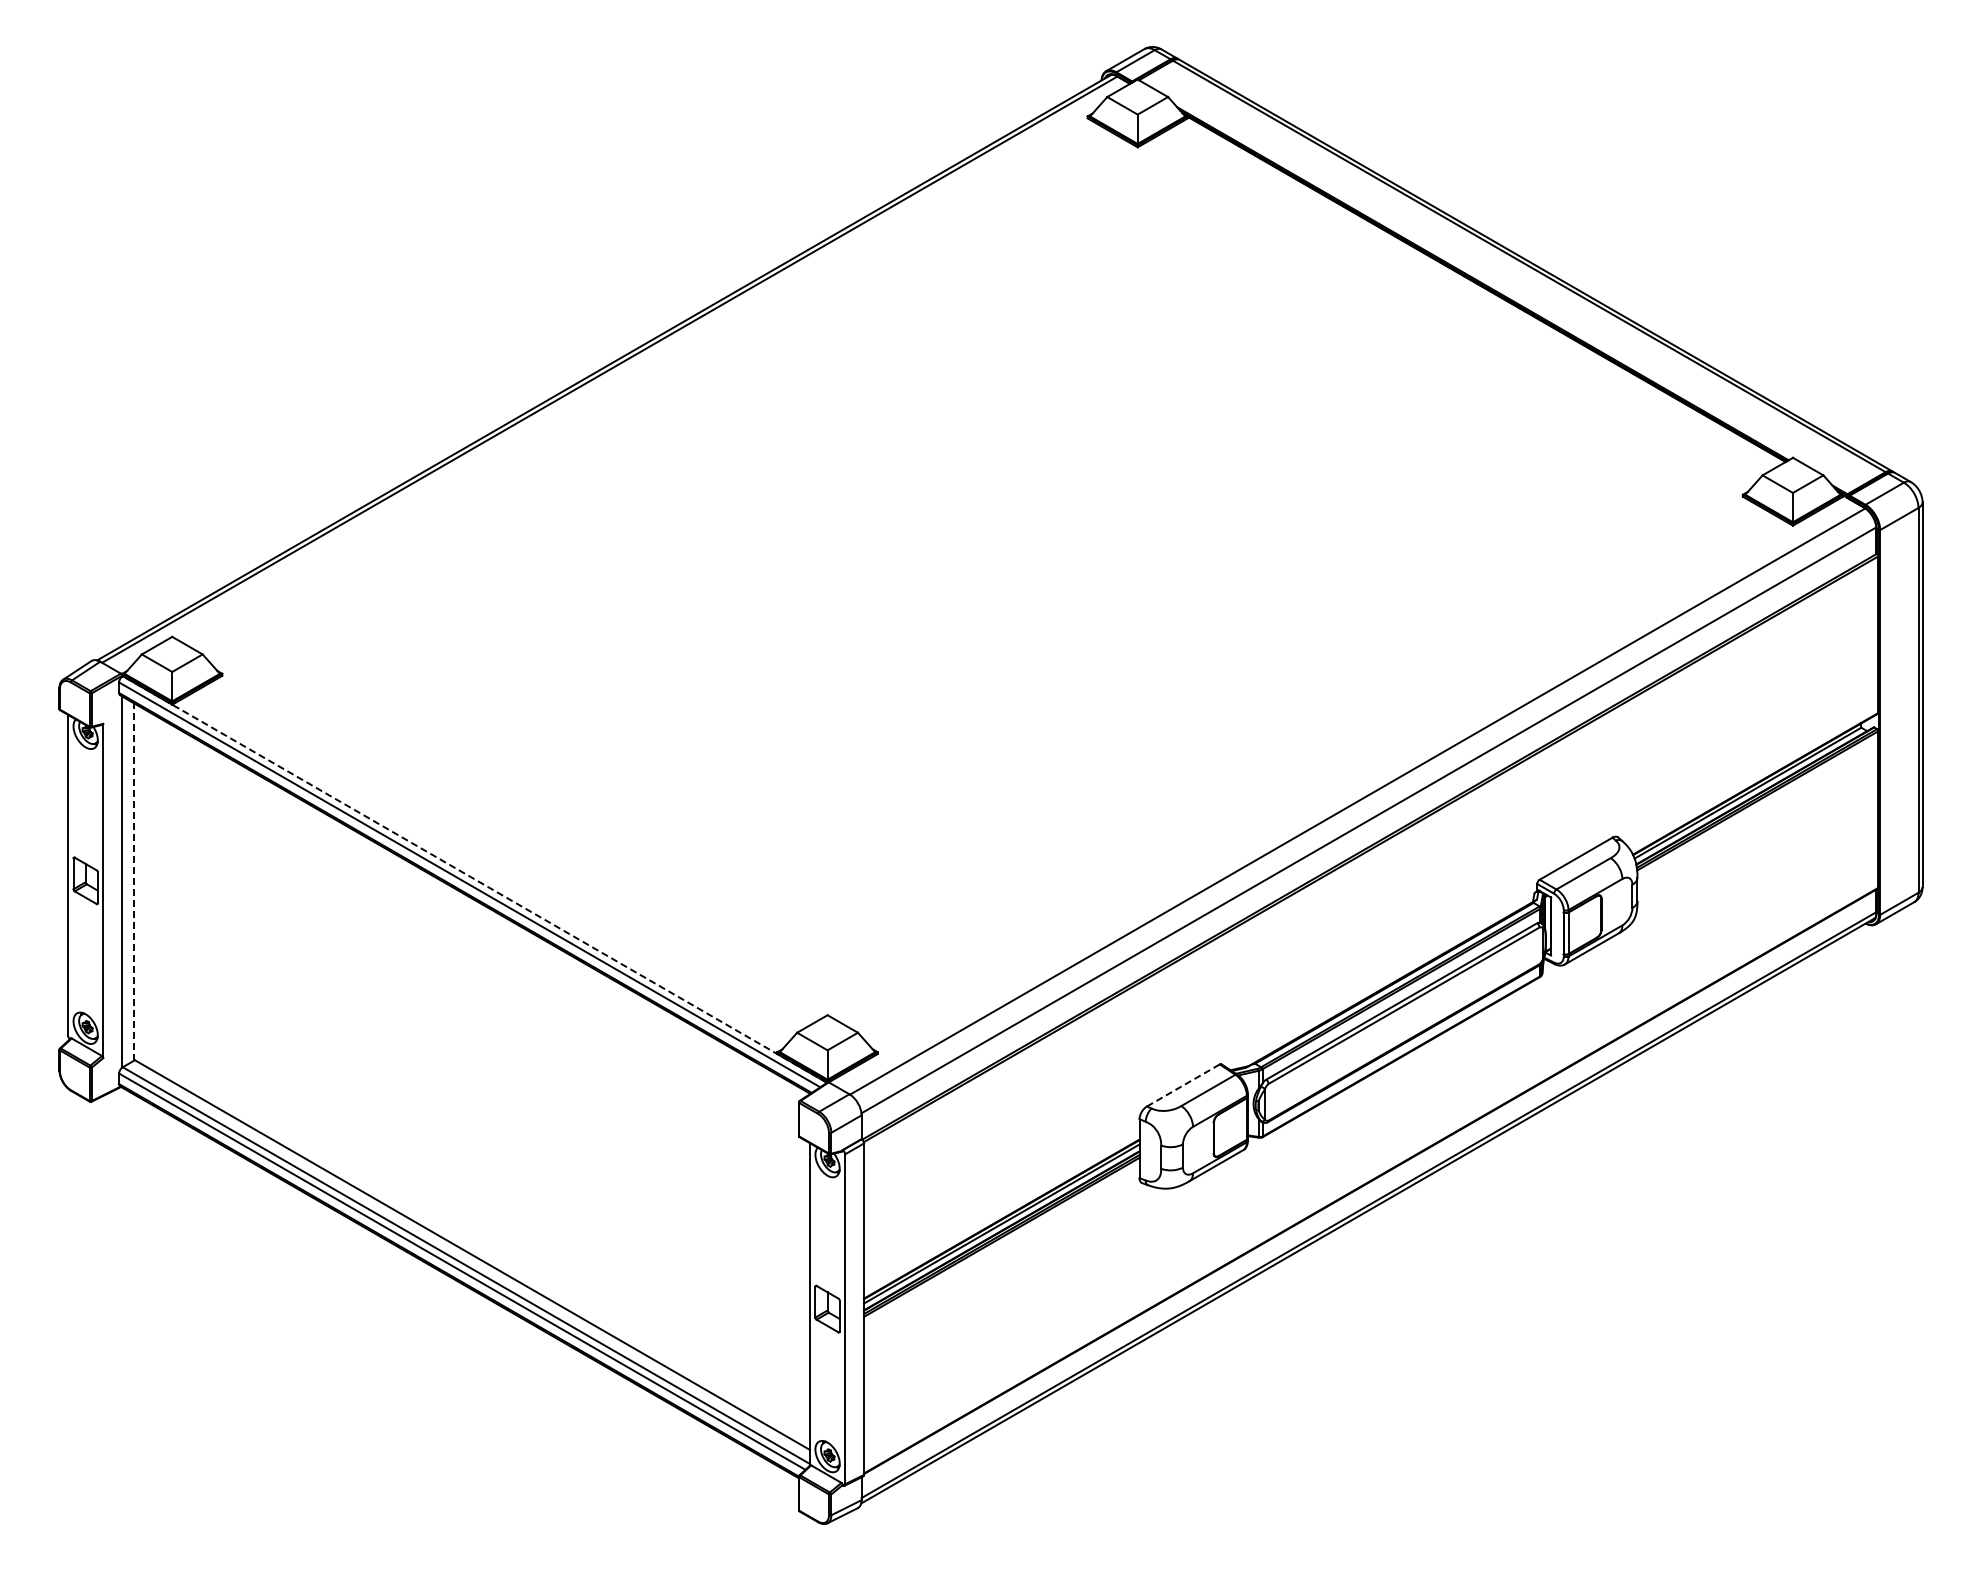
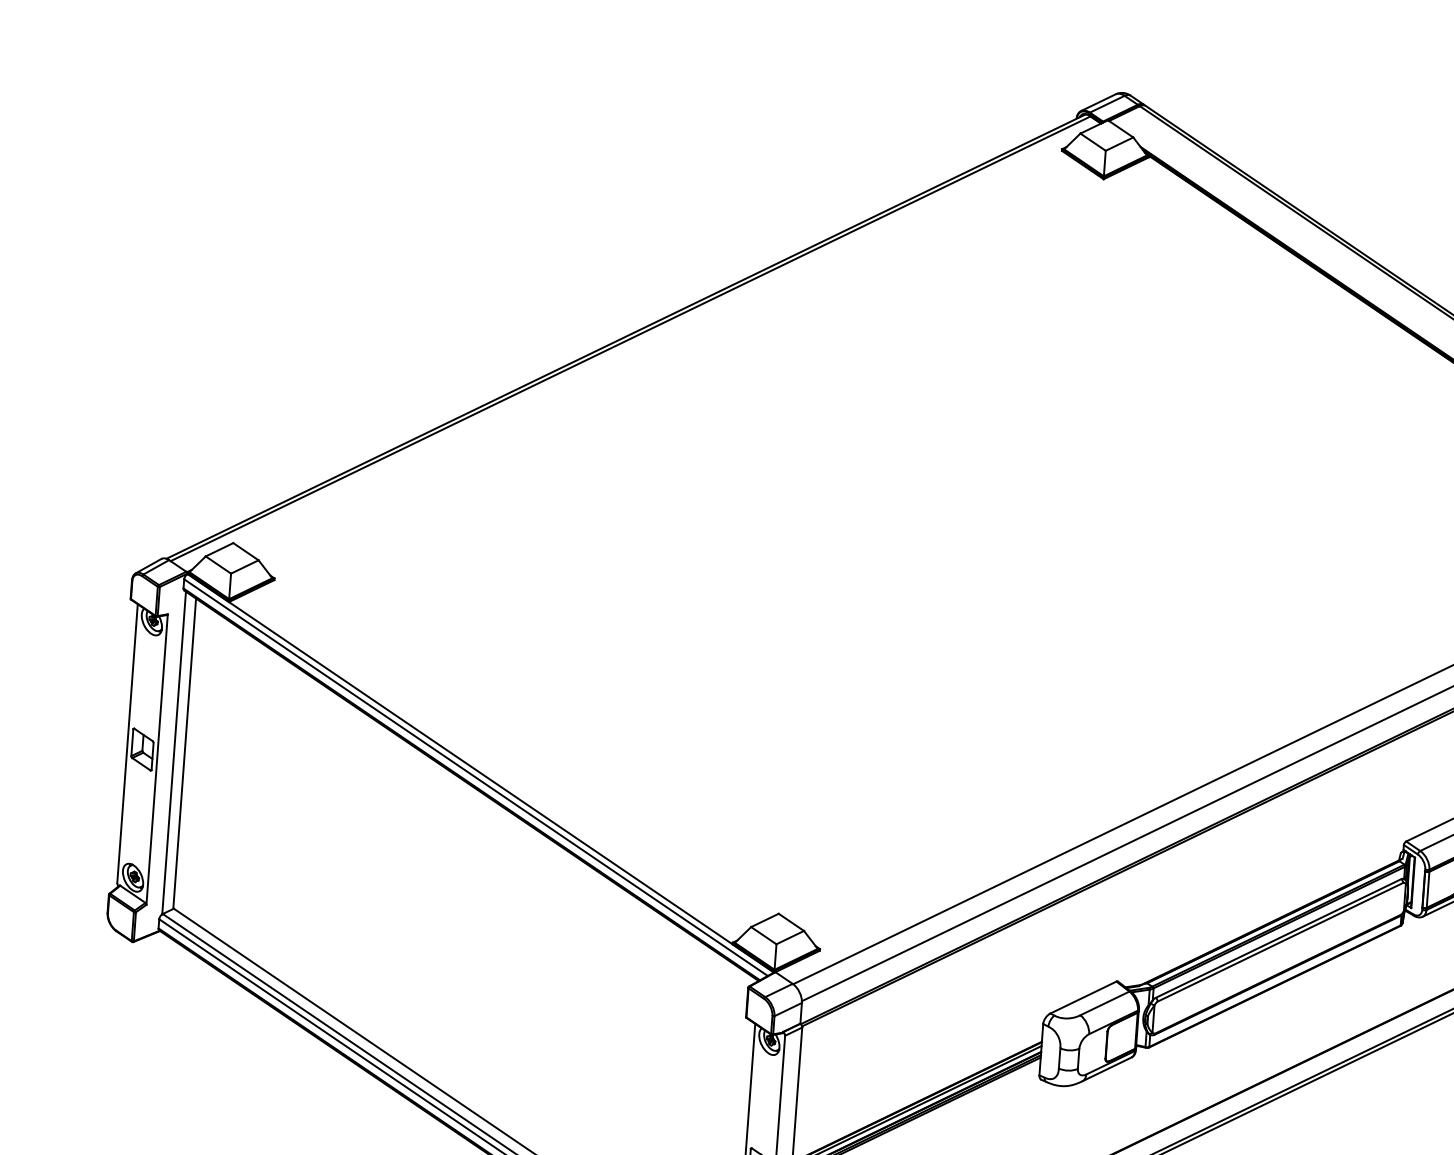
line: (474, 879) -> (480, 773), dashed -> solid
line: (134, 882) -> (184, 754), dashed -> solid
line: (1183, 1085) -> (1083, 997), dashed -> solid

